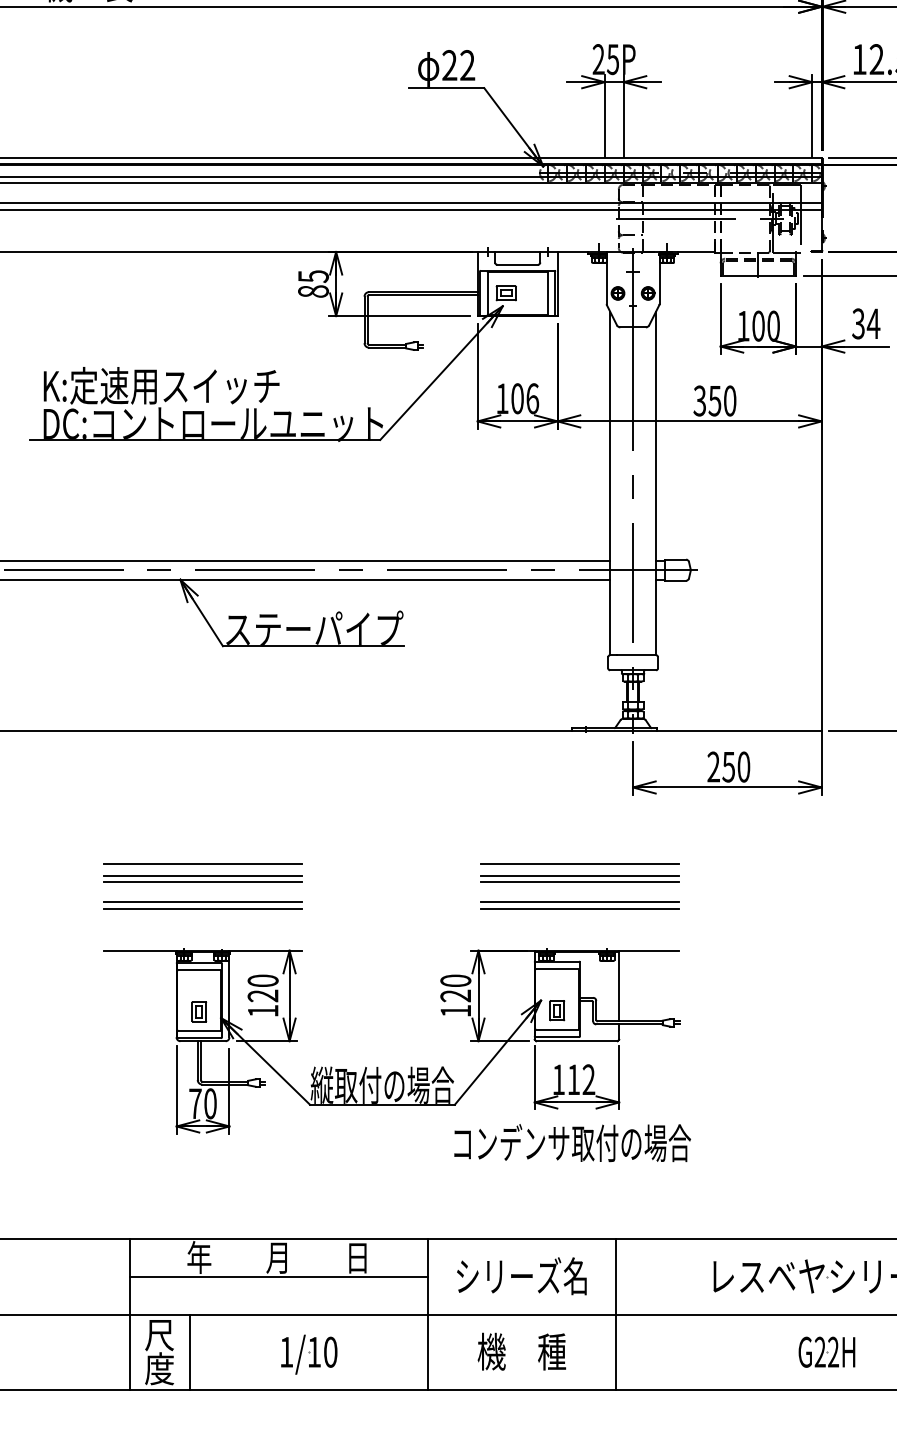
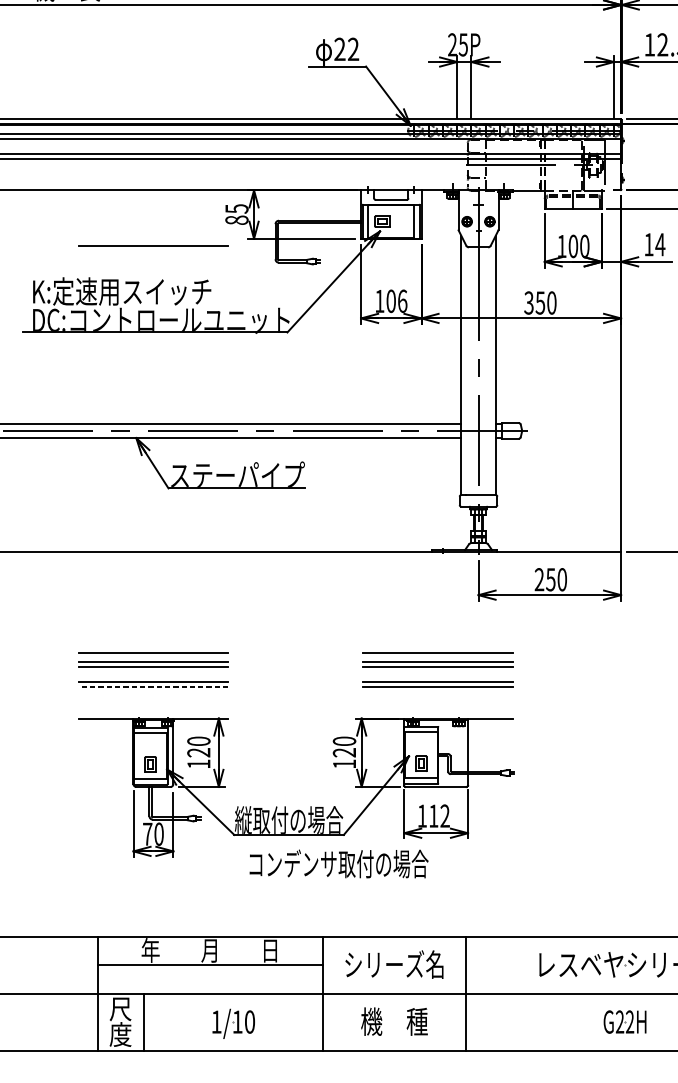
text: (858, 323) -> (648, 244), 34 -> 14
line: (202, 324) -> (153, 245), added
line: (202, 908) -> (153, 686), solid -> dashed
text: (572, 1143) -> (339, 864), moved

